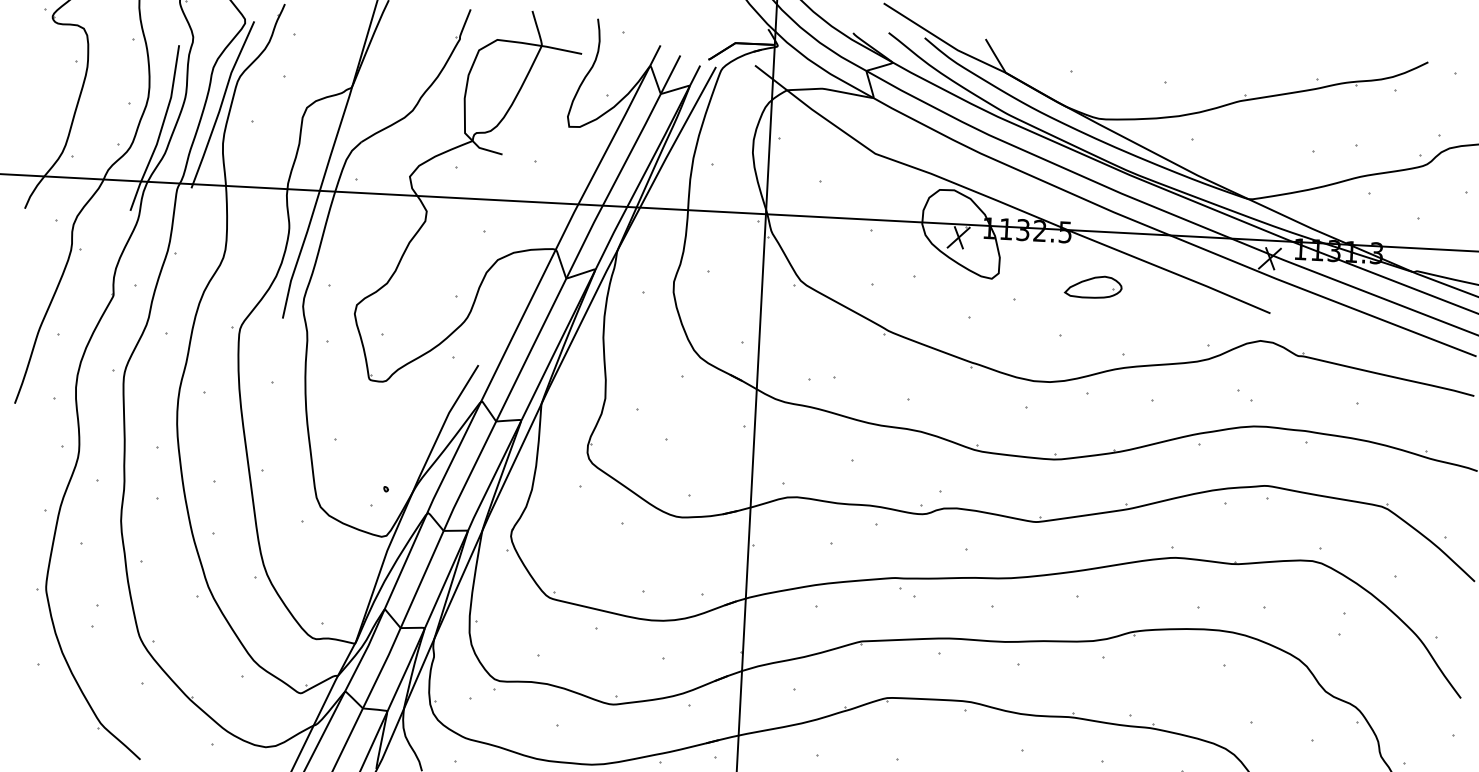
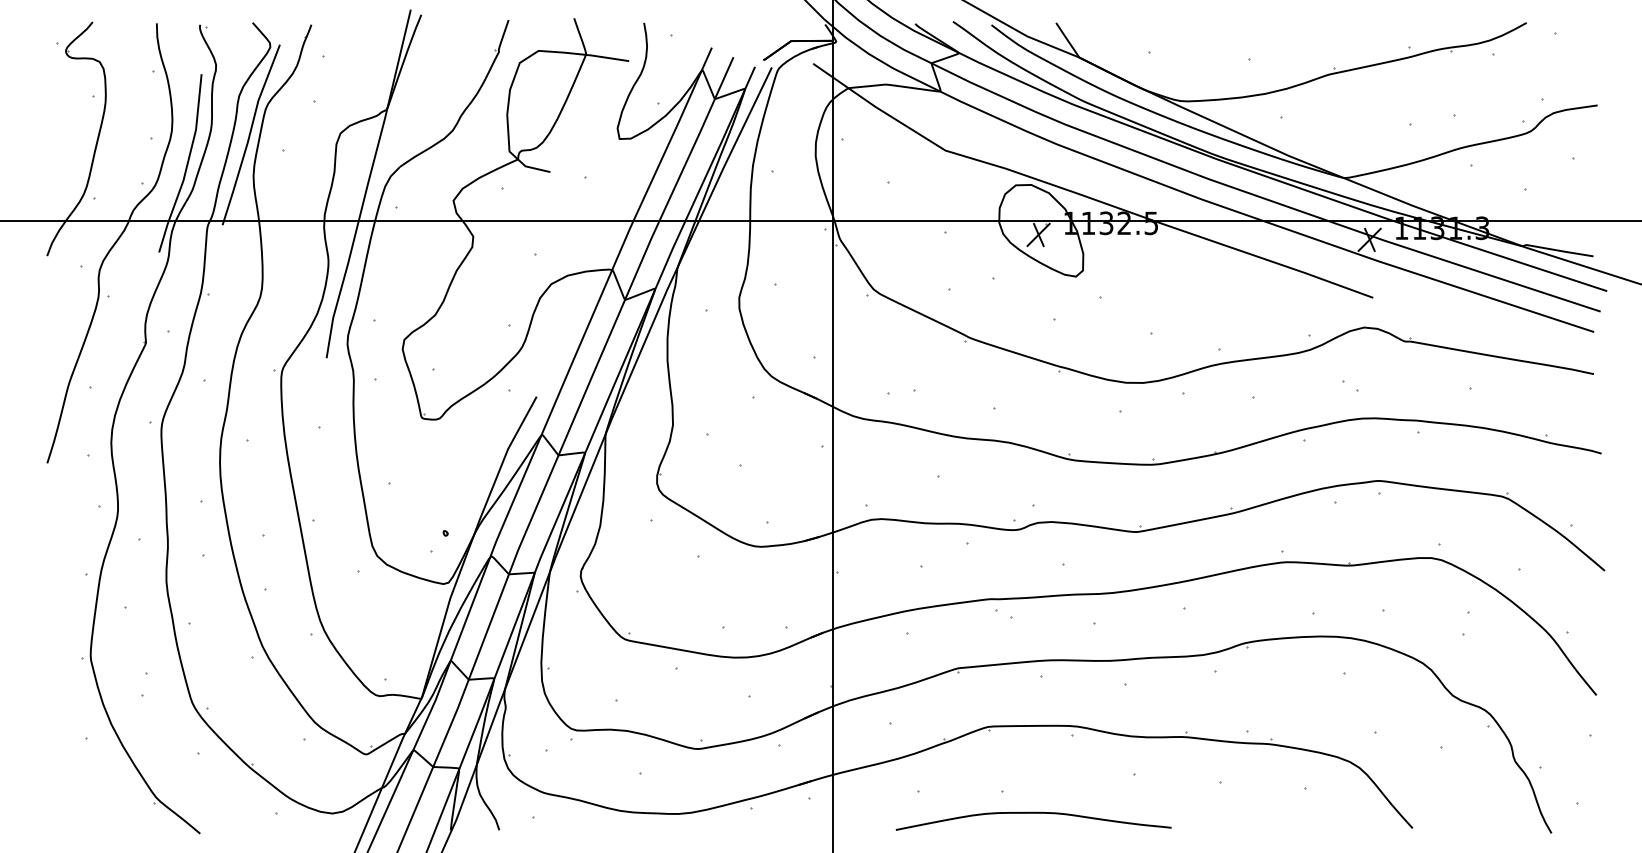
part: (1092, 286) -> (1183, 279), removed

